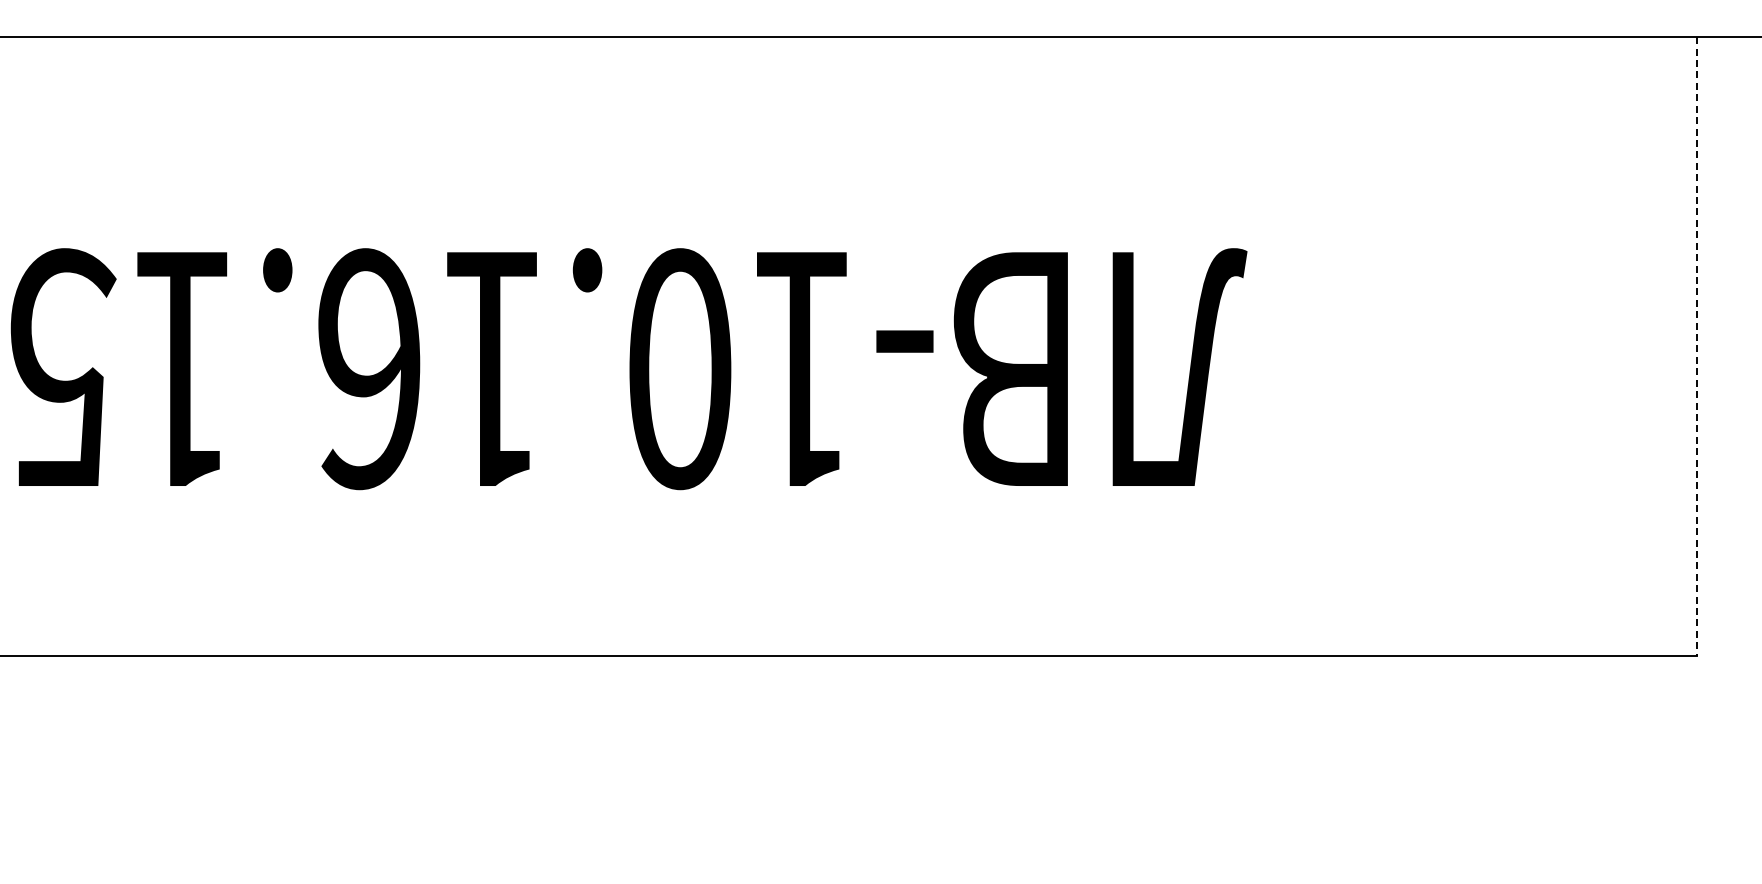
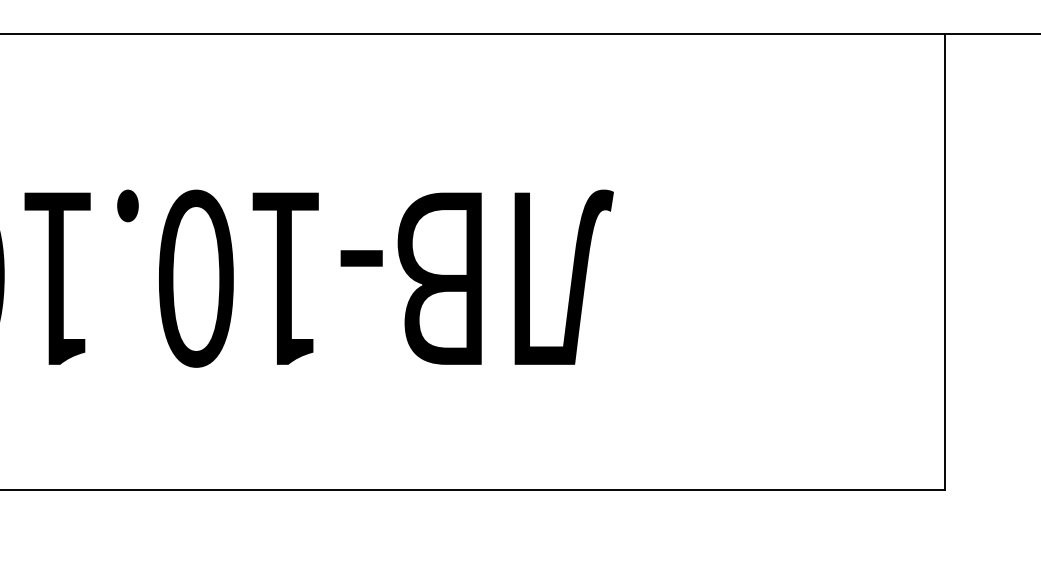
line: (1697, 346) -> (945, 262), dashed -> solid

